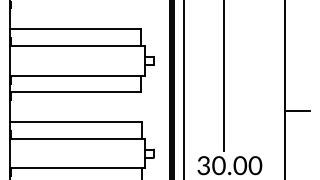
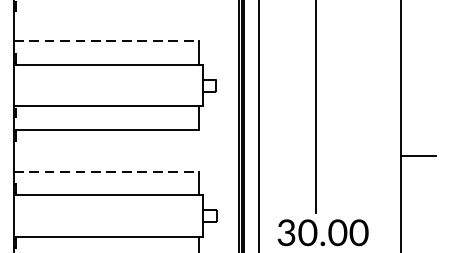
line: (75, 29) -> (106, 41), solid -> dashed
line: (76, 122) -> (107, 172), solid -> dashed

